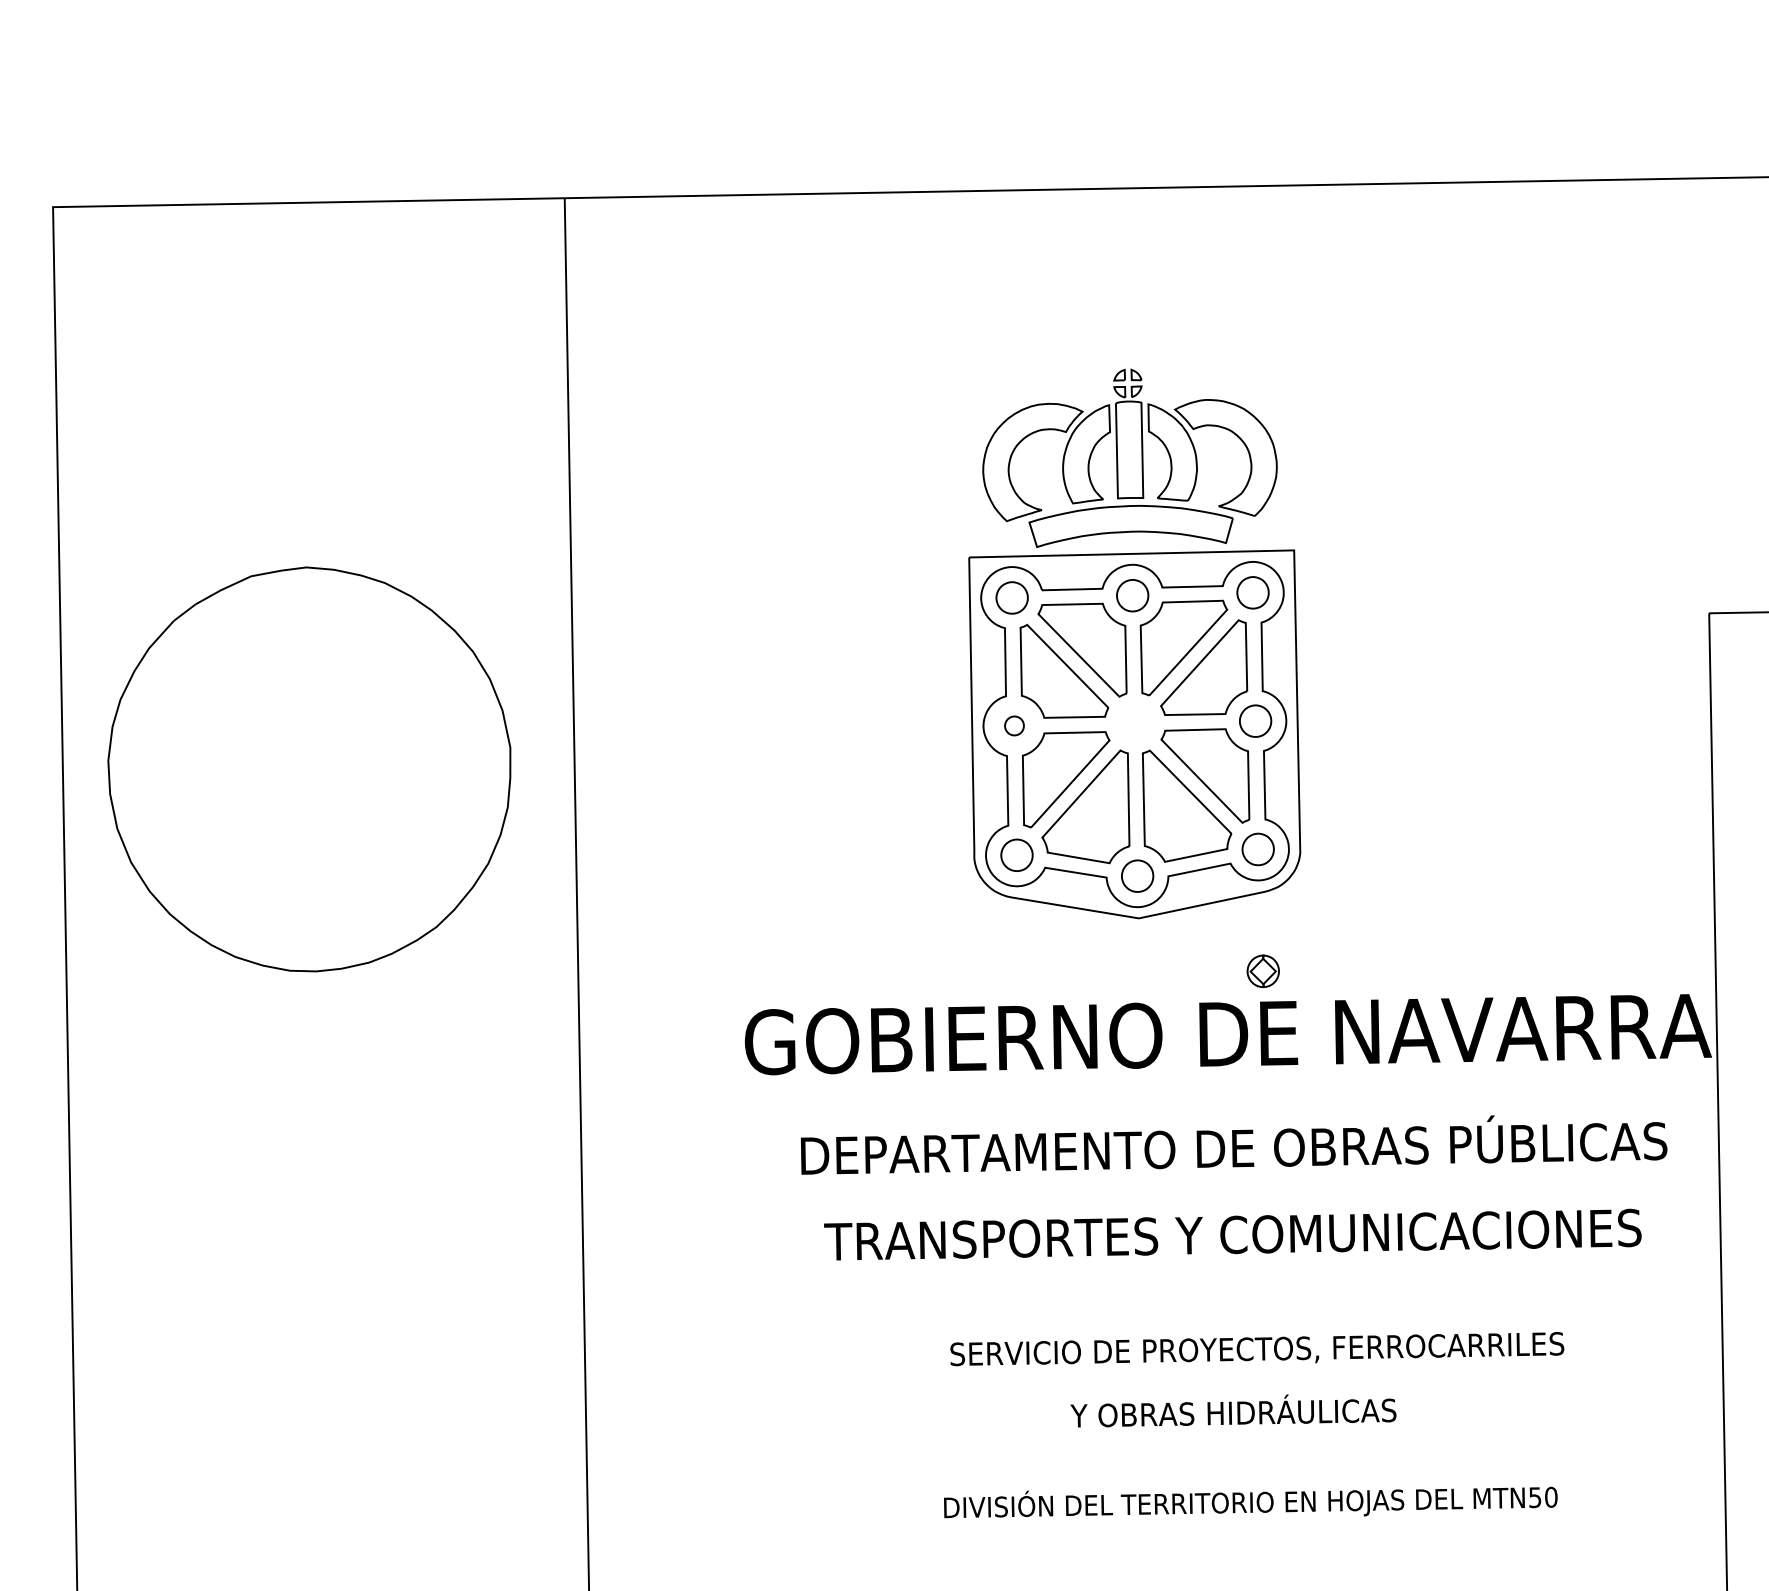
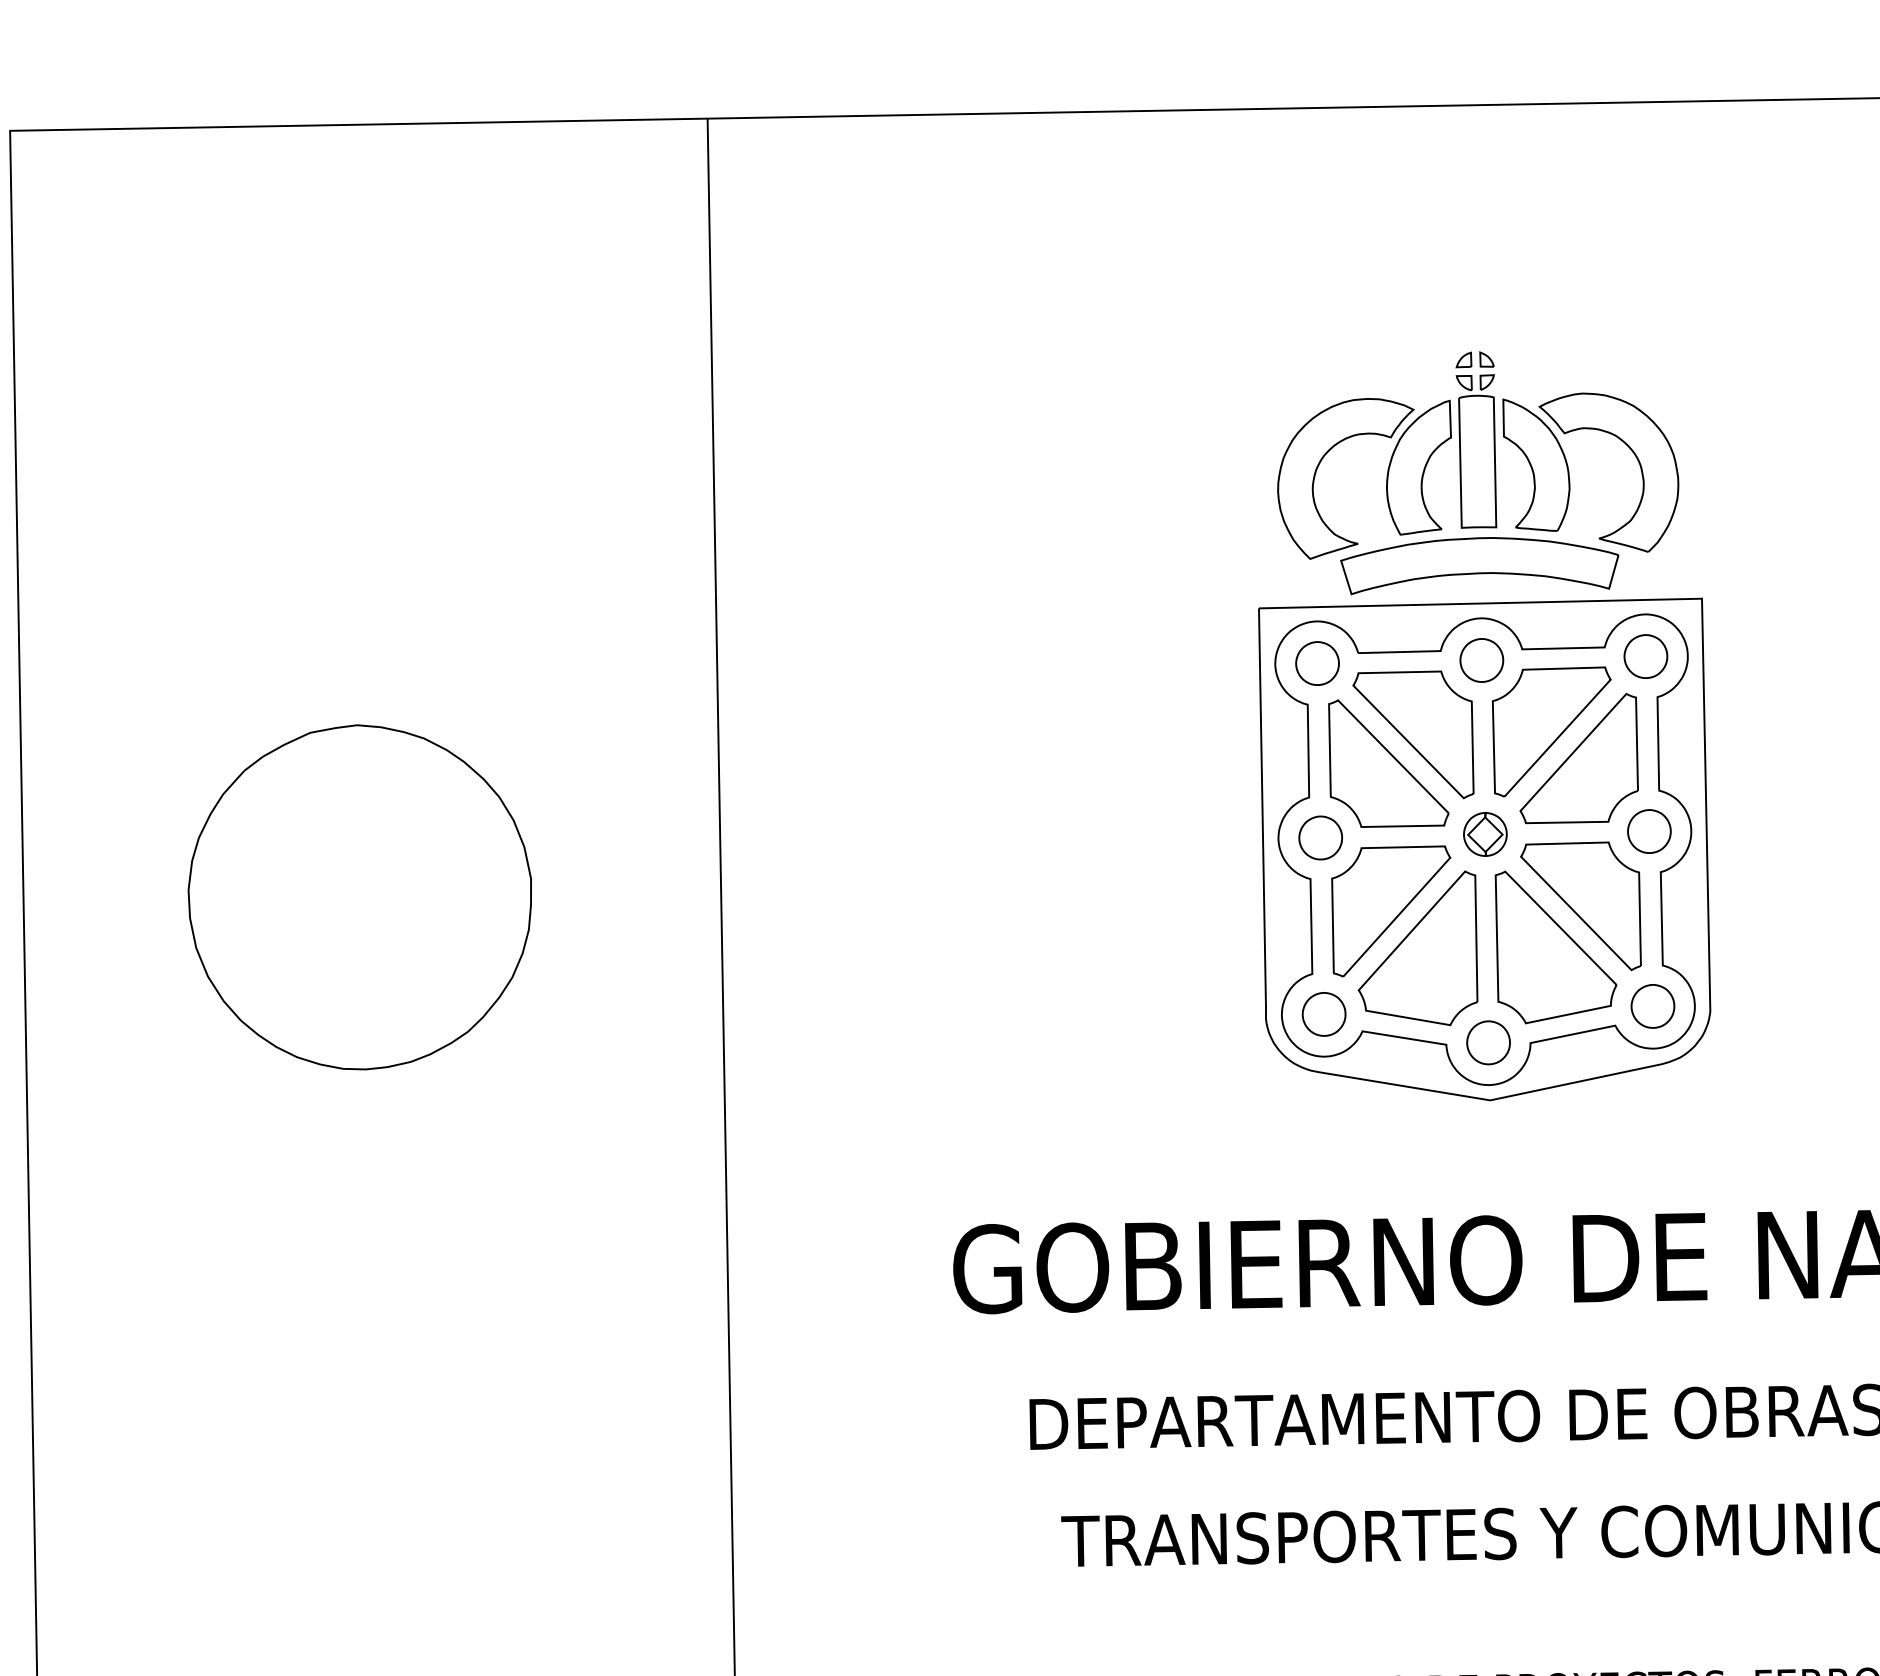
part: (1014, 725) -> (1320, 837), size x1.67
part: (309, 769) -> (359, 897), size x0.62
part: (1262, 970) -> (1484, 833), moved

